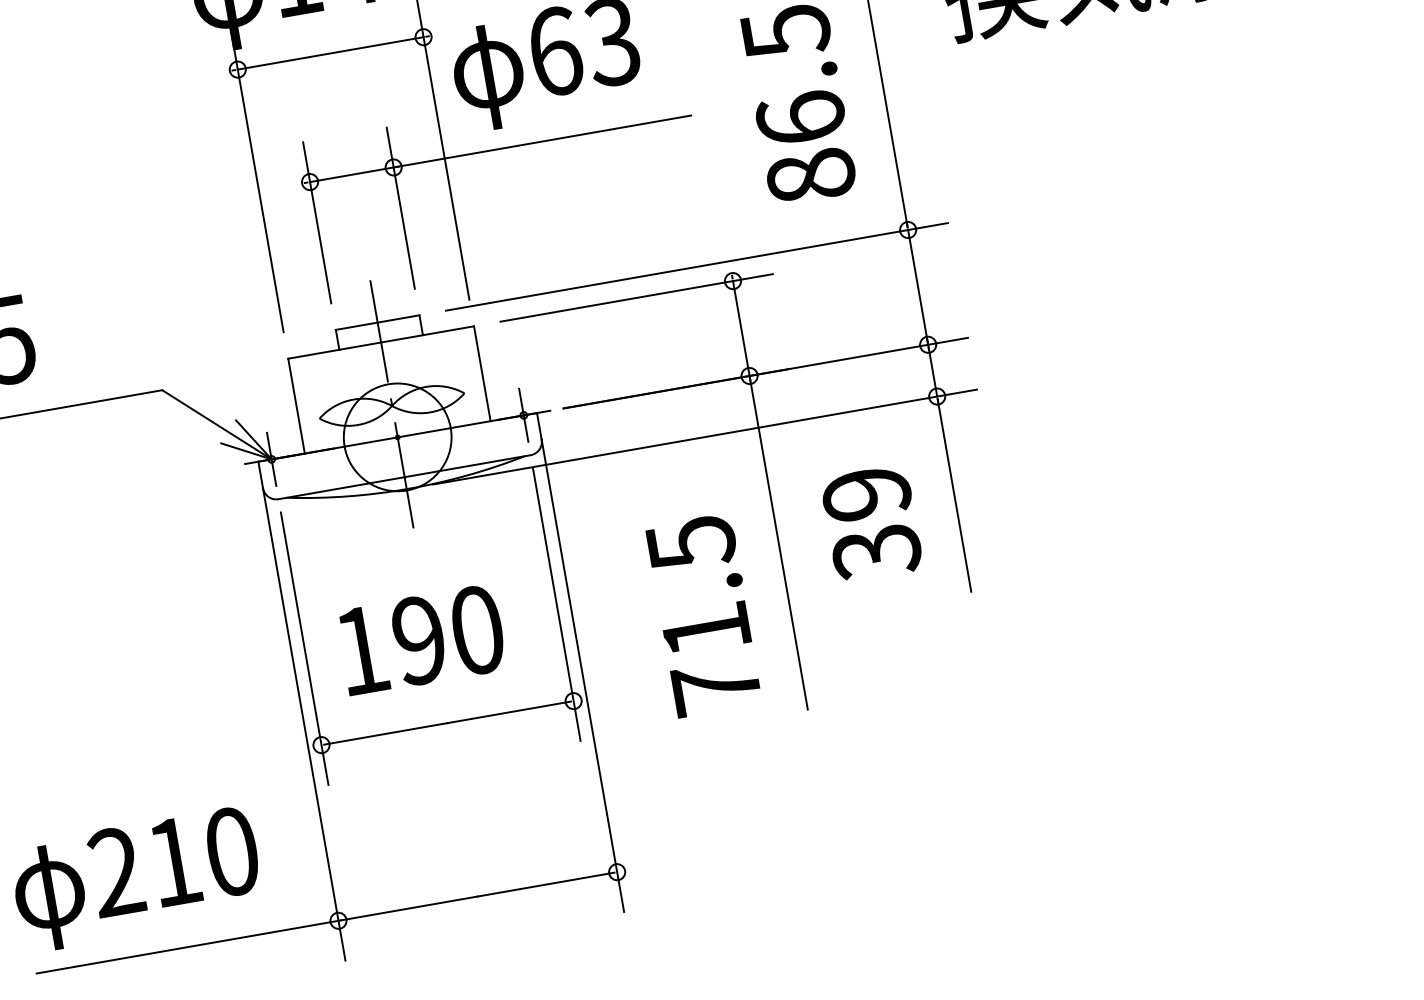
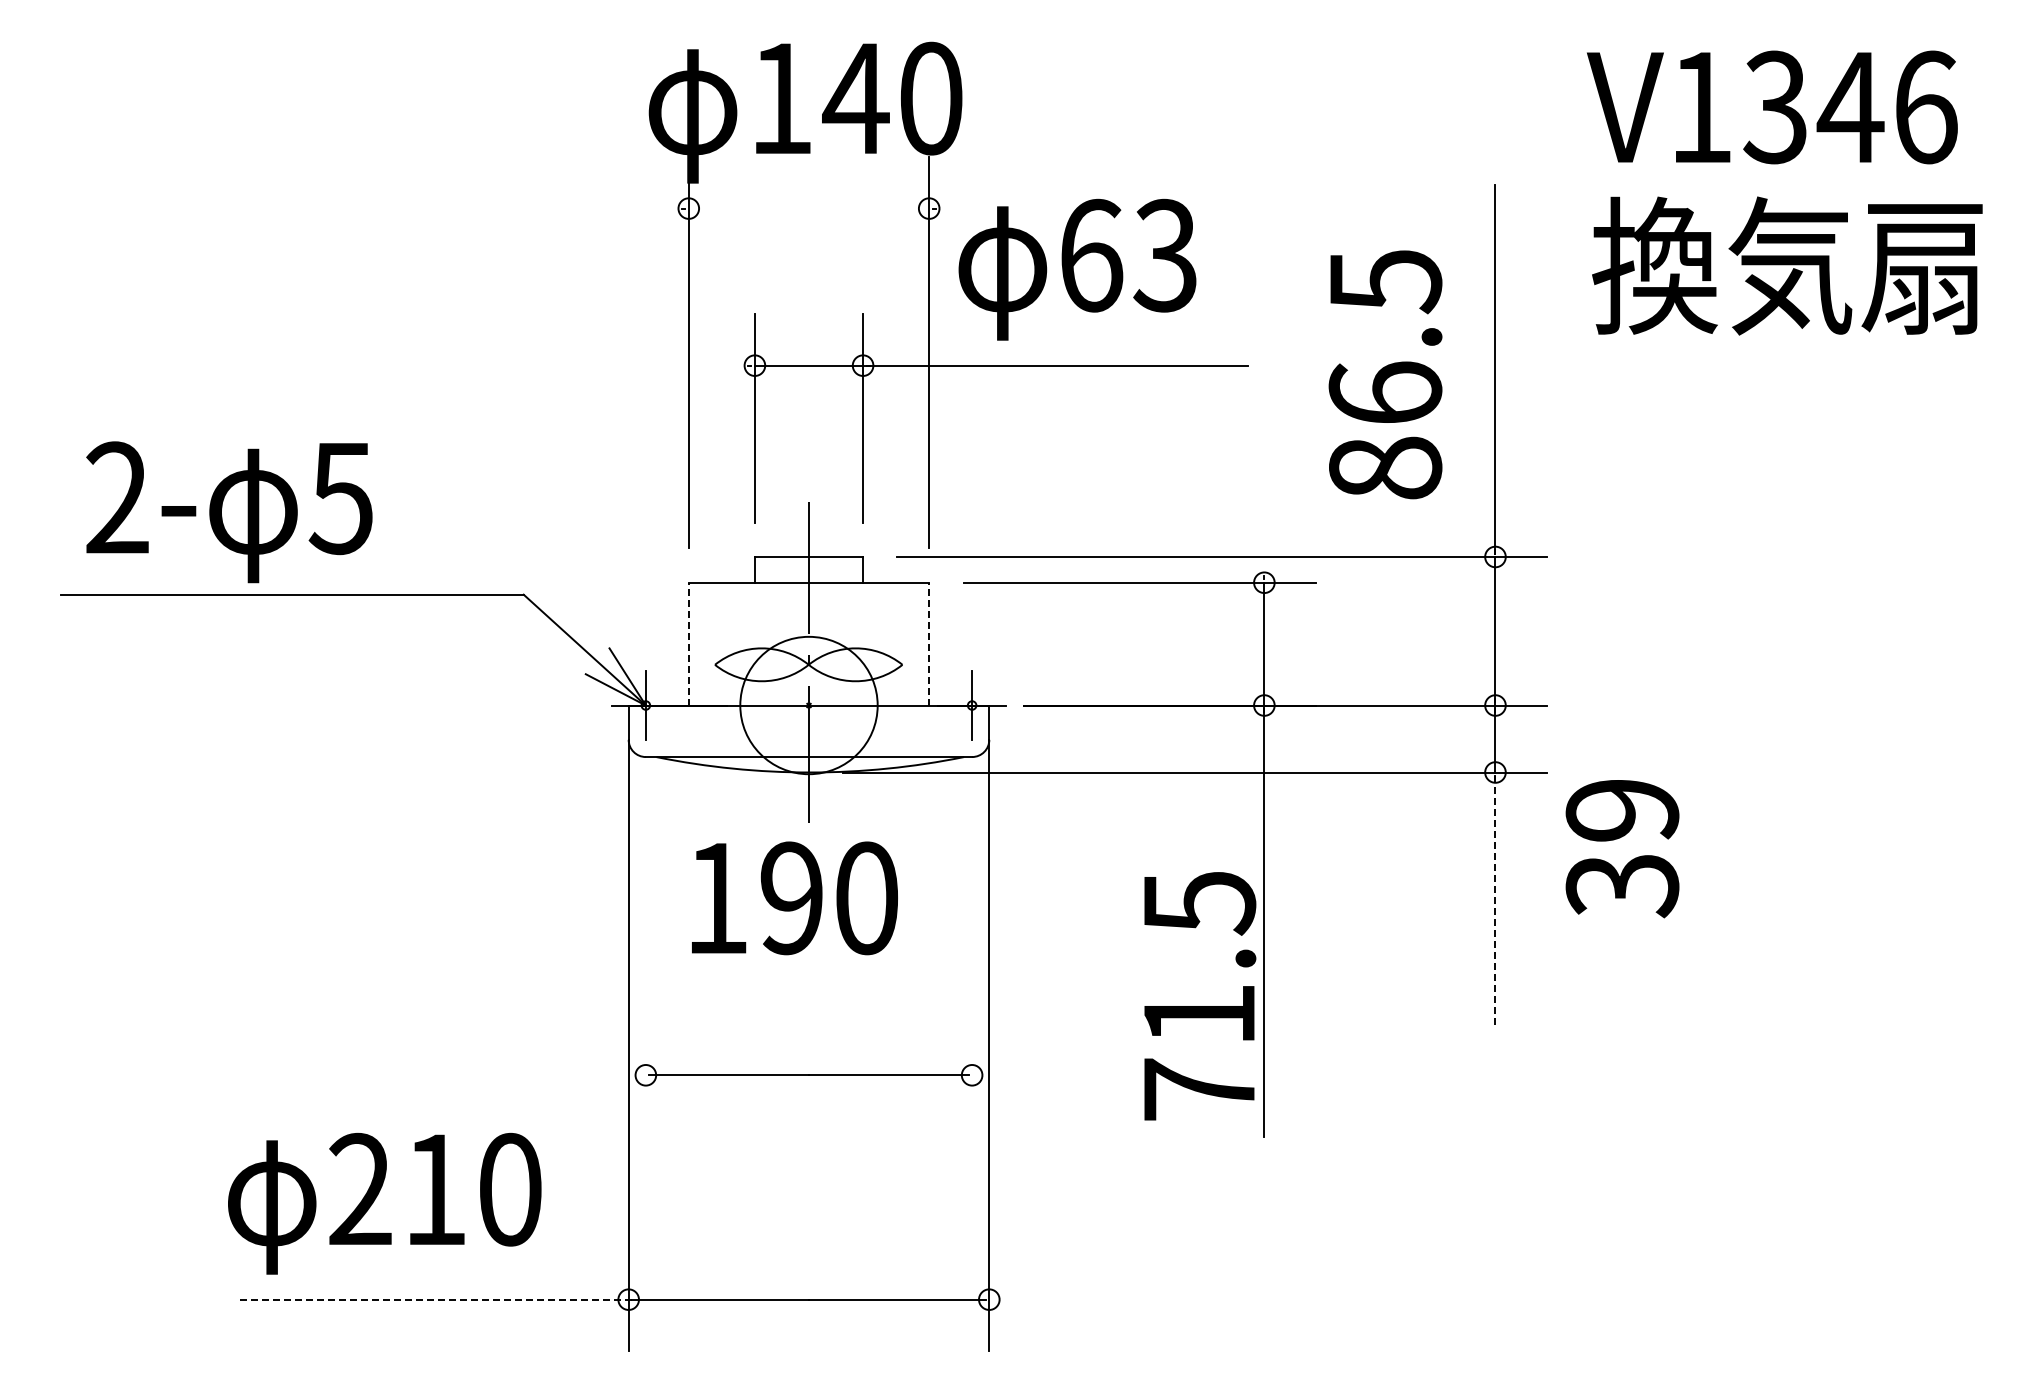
line: (330, 53) -> (808, 208), removed
line: (482, 373) -> (929, 643), solid -> dashed
line: (296, 405) -> (688, 643), solid -> dashed
line: (954, 495) -> (1495, 900), solid -> dashed
text: (871, 524) -> (1622, 849), moved
line: (557, 604) -> (972, 950), removed
text: (704, 615) -> (1200, 996), moved
text: (421, 640) -> (794, 898), moved
line: (304, 648) -> (645, 950), removed
line: (188, 946) -> (434, 1299), solid -> dashed

